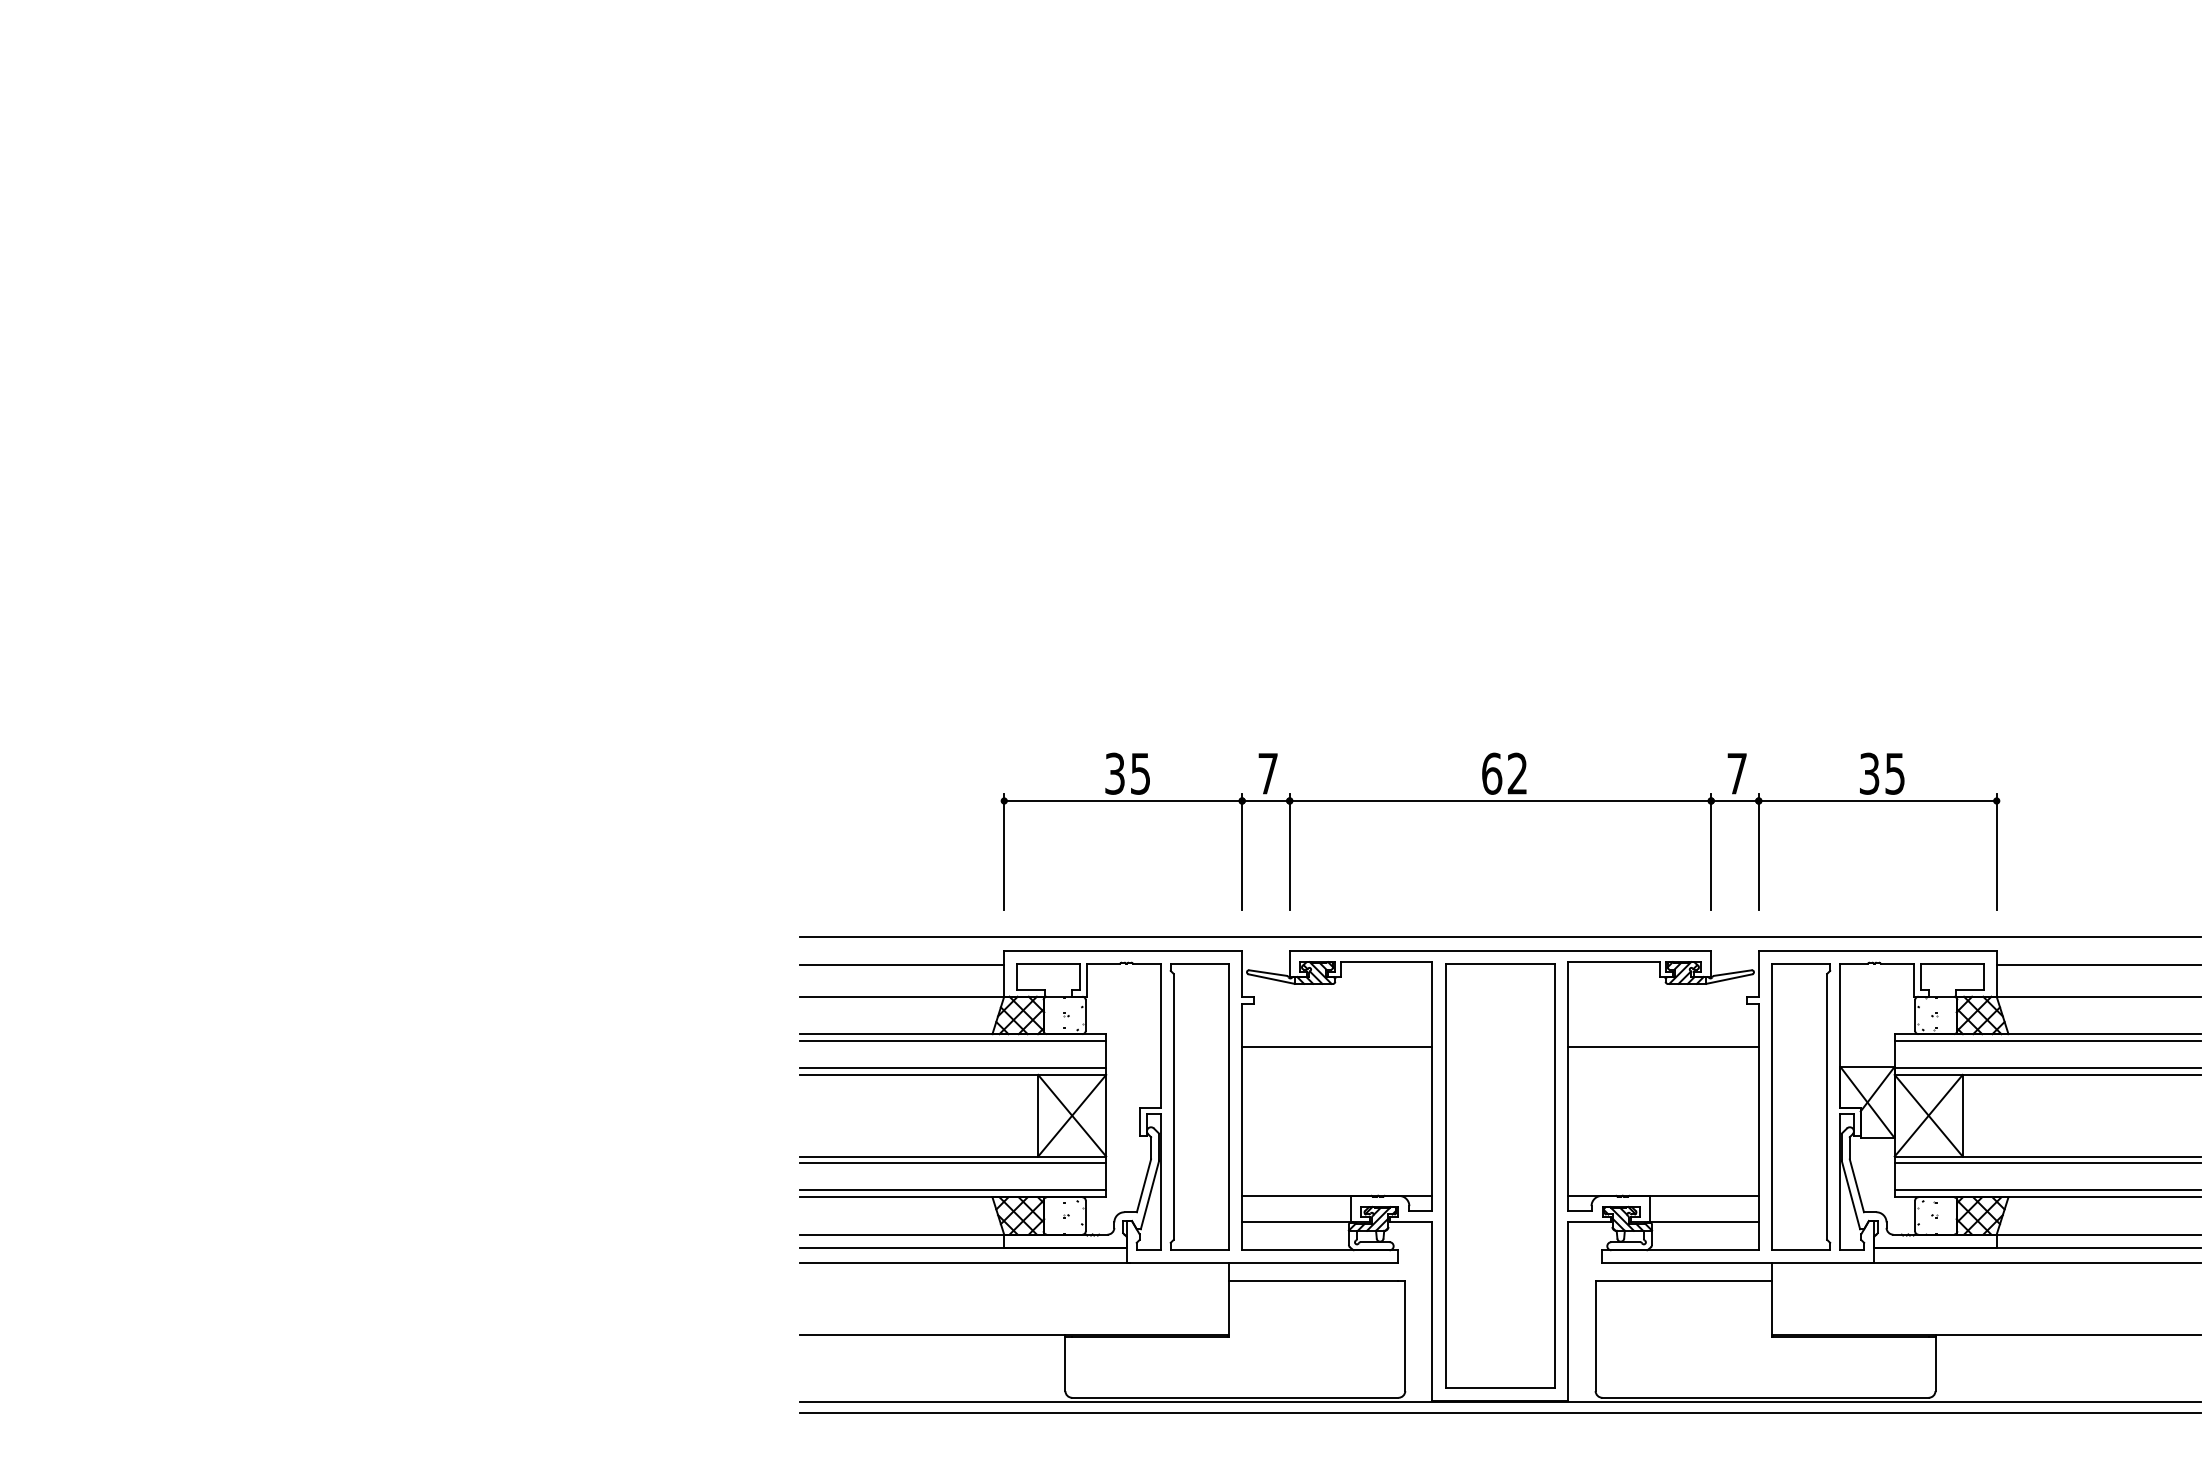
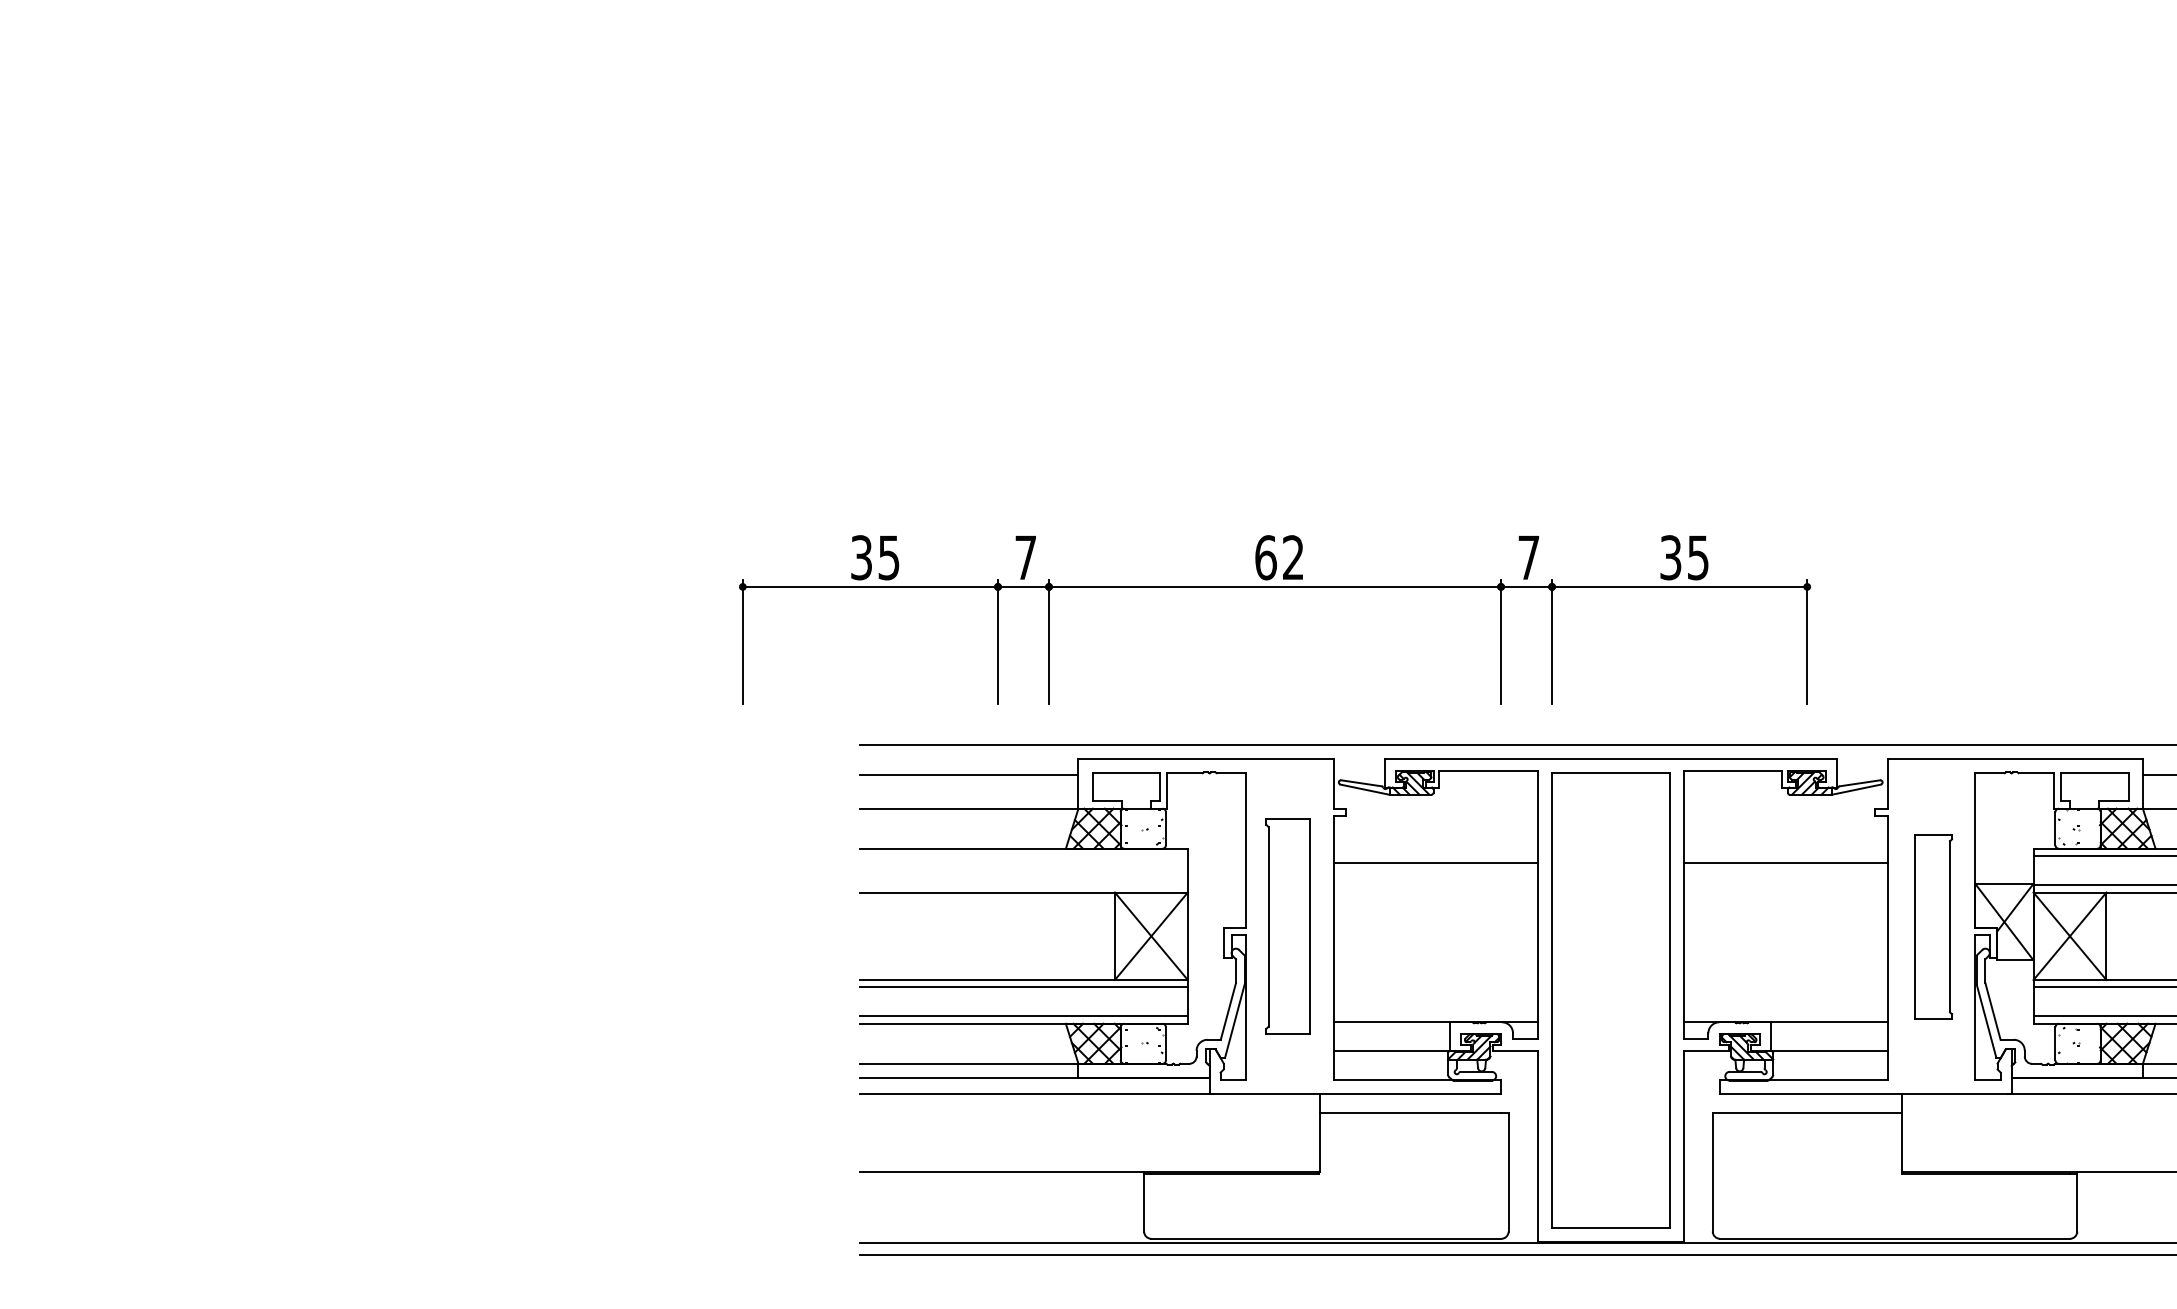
part: (1500, 801) -> (1275, 587), moved
line: (953, 1040) -> (1024, 855), removed
line: (953, 1068) -> (1024, 885), removed
part: (1199, 1106) -> (1287, 926), size x0.7
part: (1801, 1106) -> (1933, 926), size x0.6

